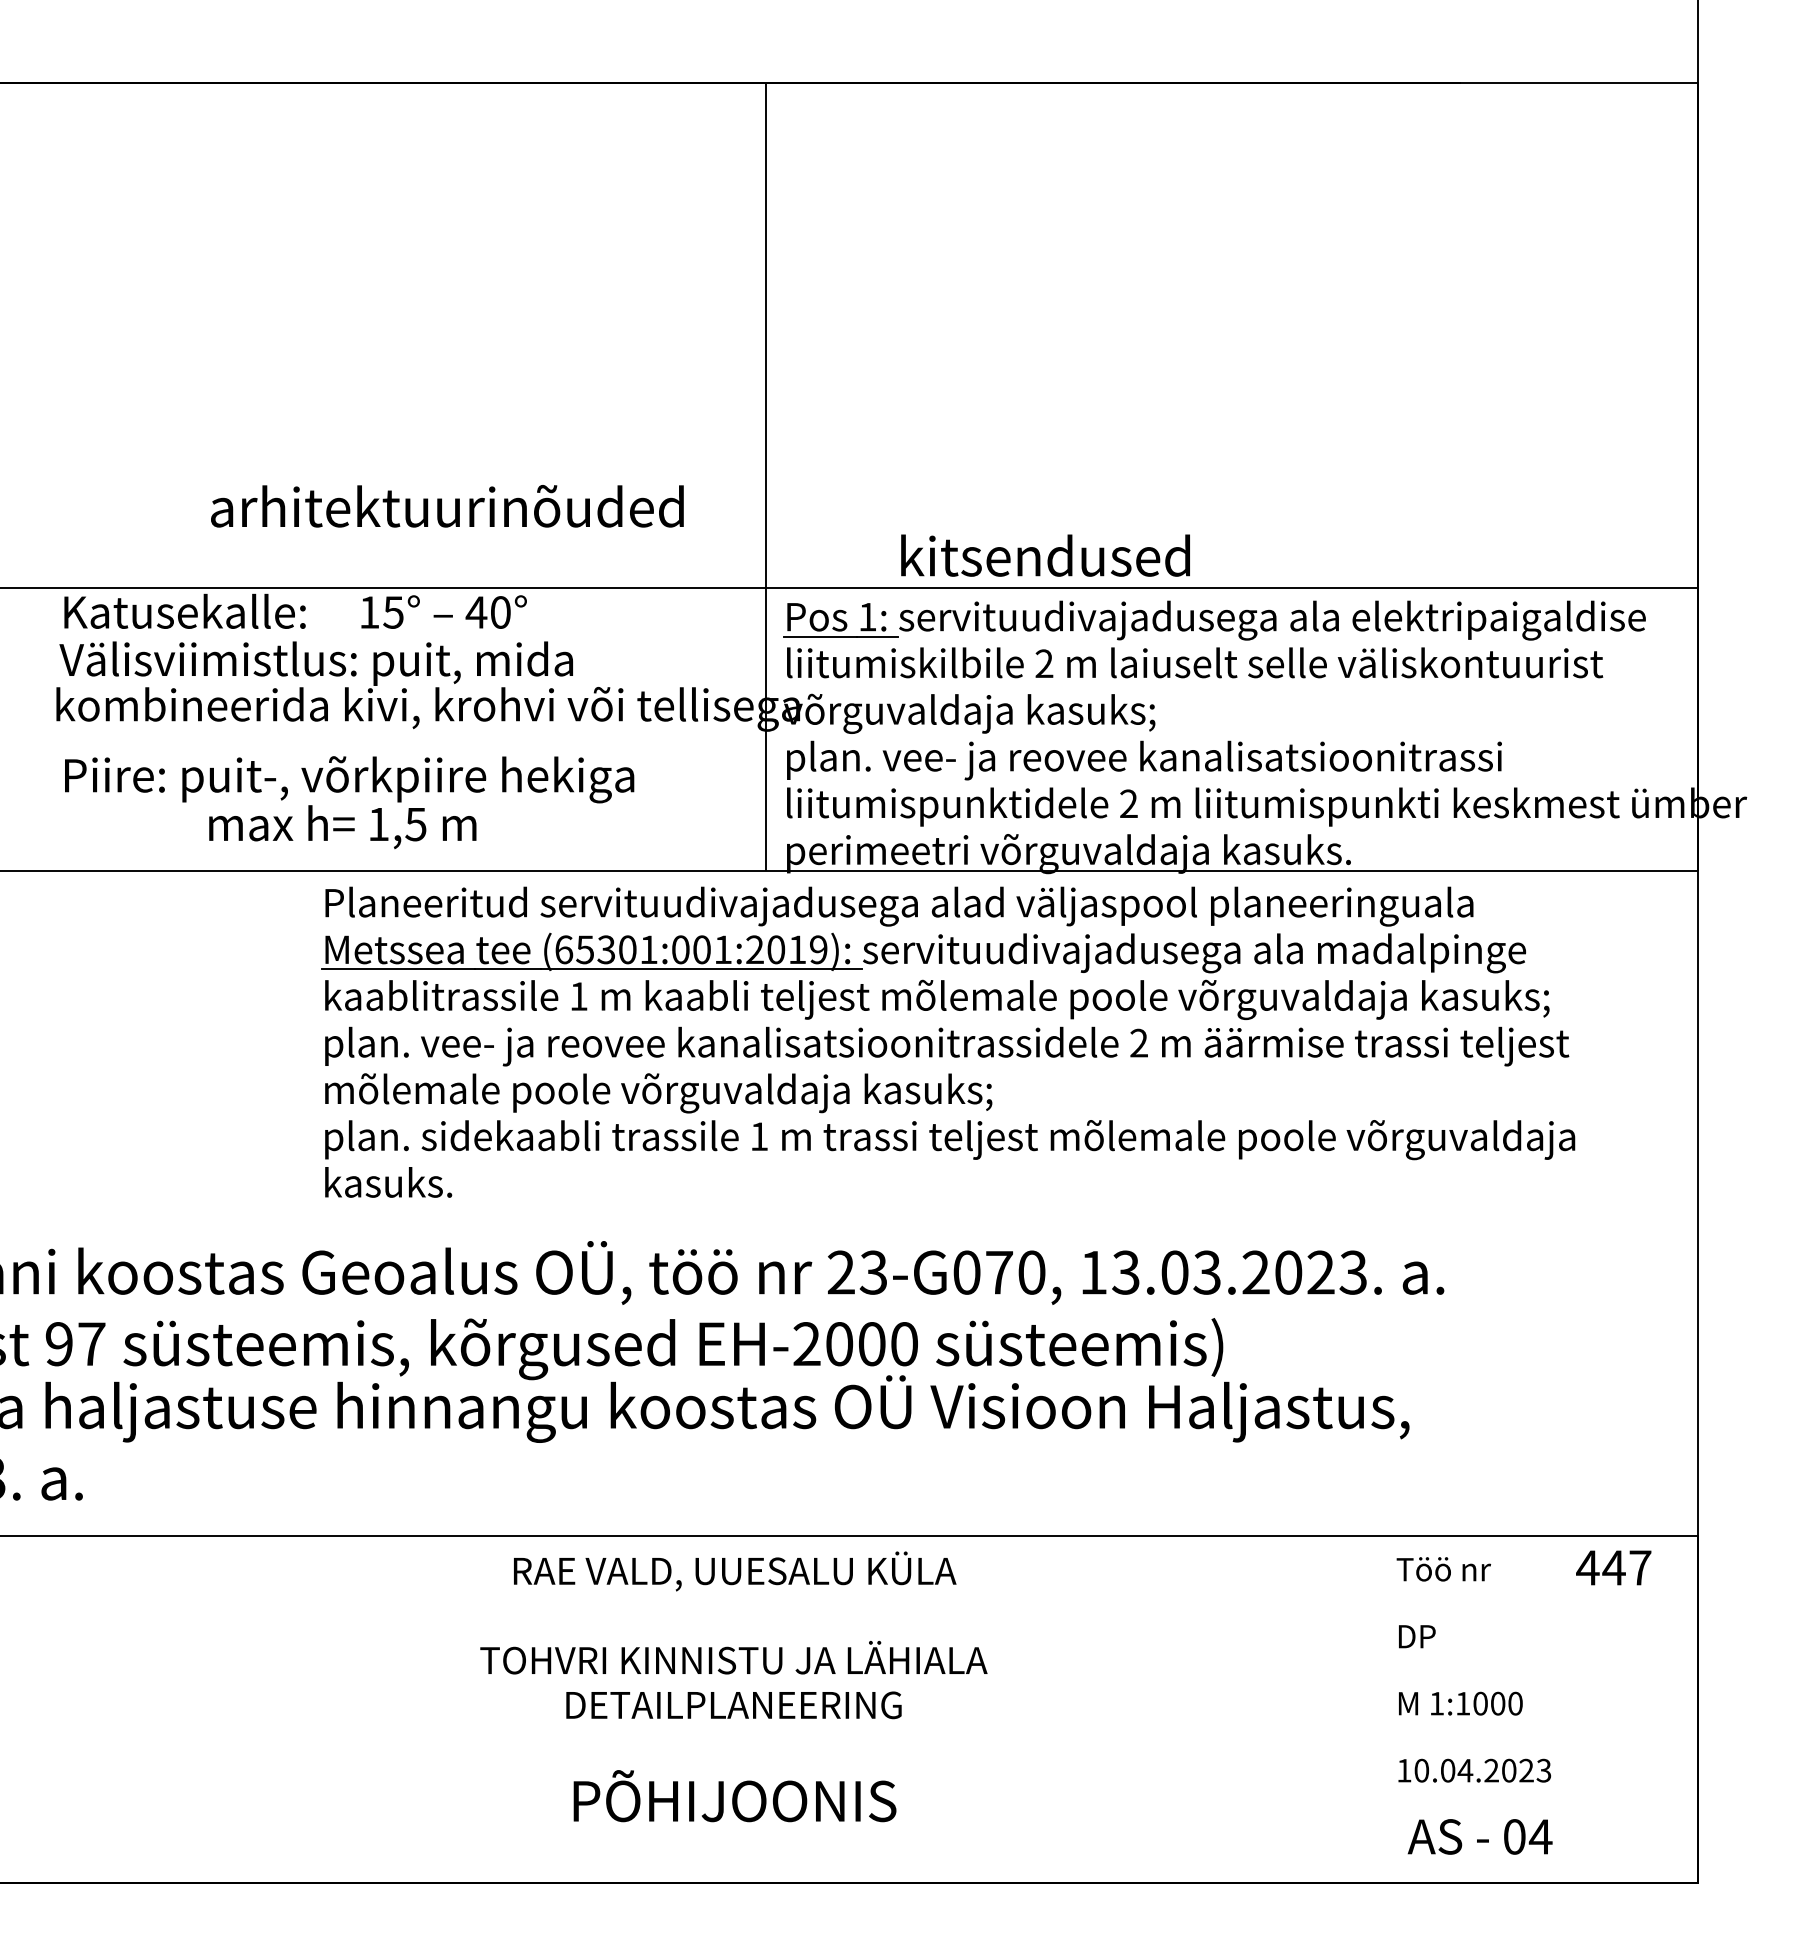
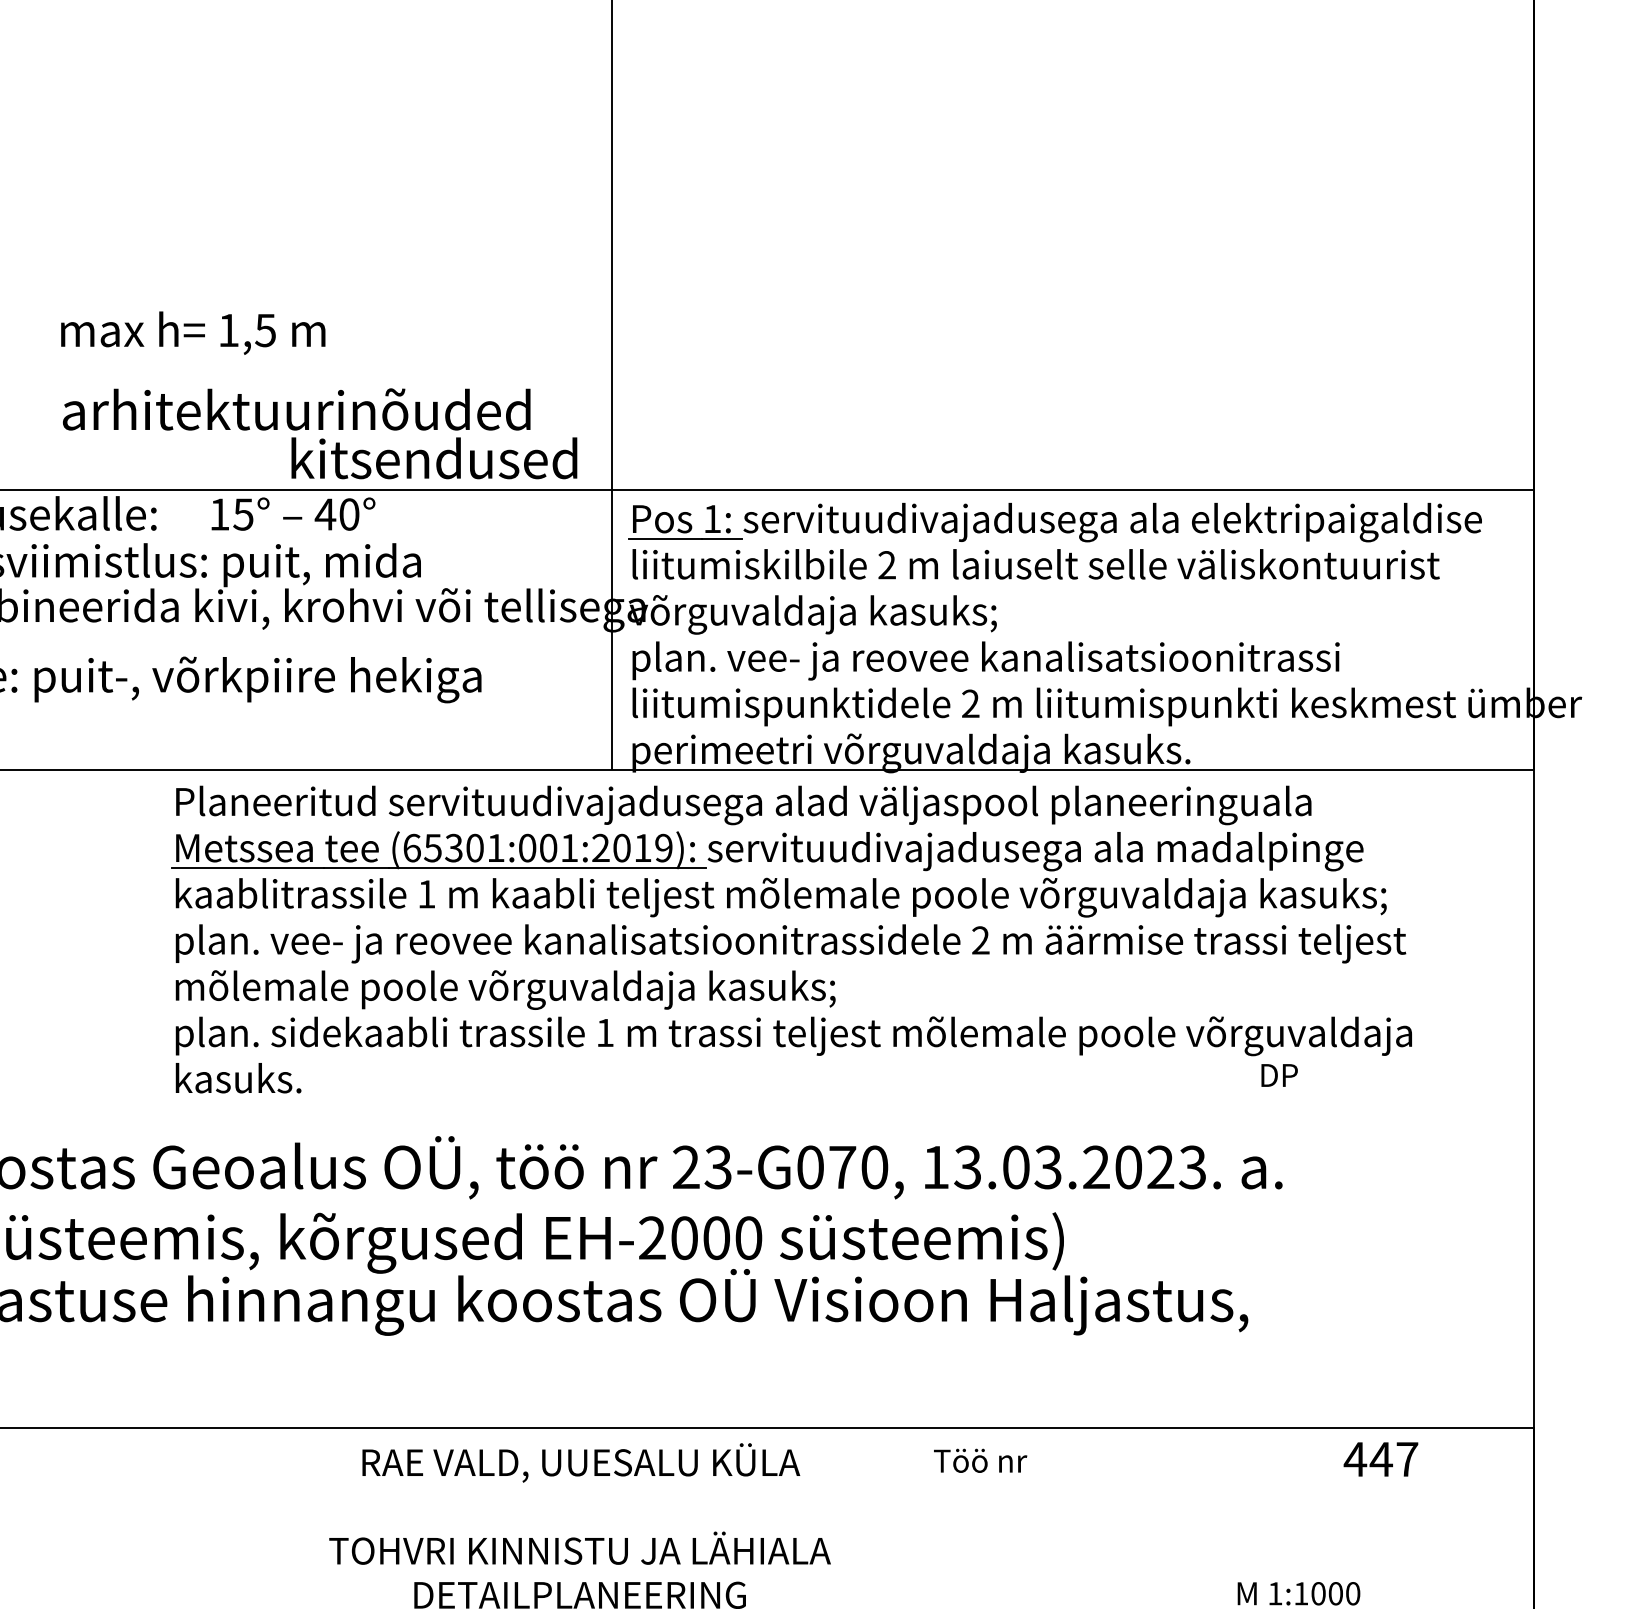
text: (1045, 555) -> (434, 458), moved
text: (342, 827) -> (192, 333), moved
text: (1613, 1567) -> (1380, 1459), moved
text: (1443, 1569) -> (980, 1461), moved
text: (1417, 1636) -> (1279, 1075), moved

